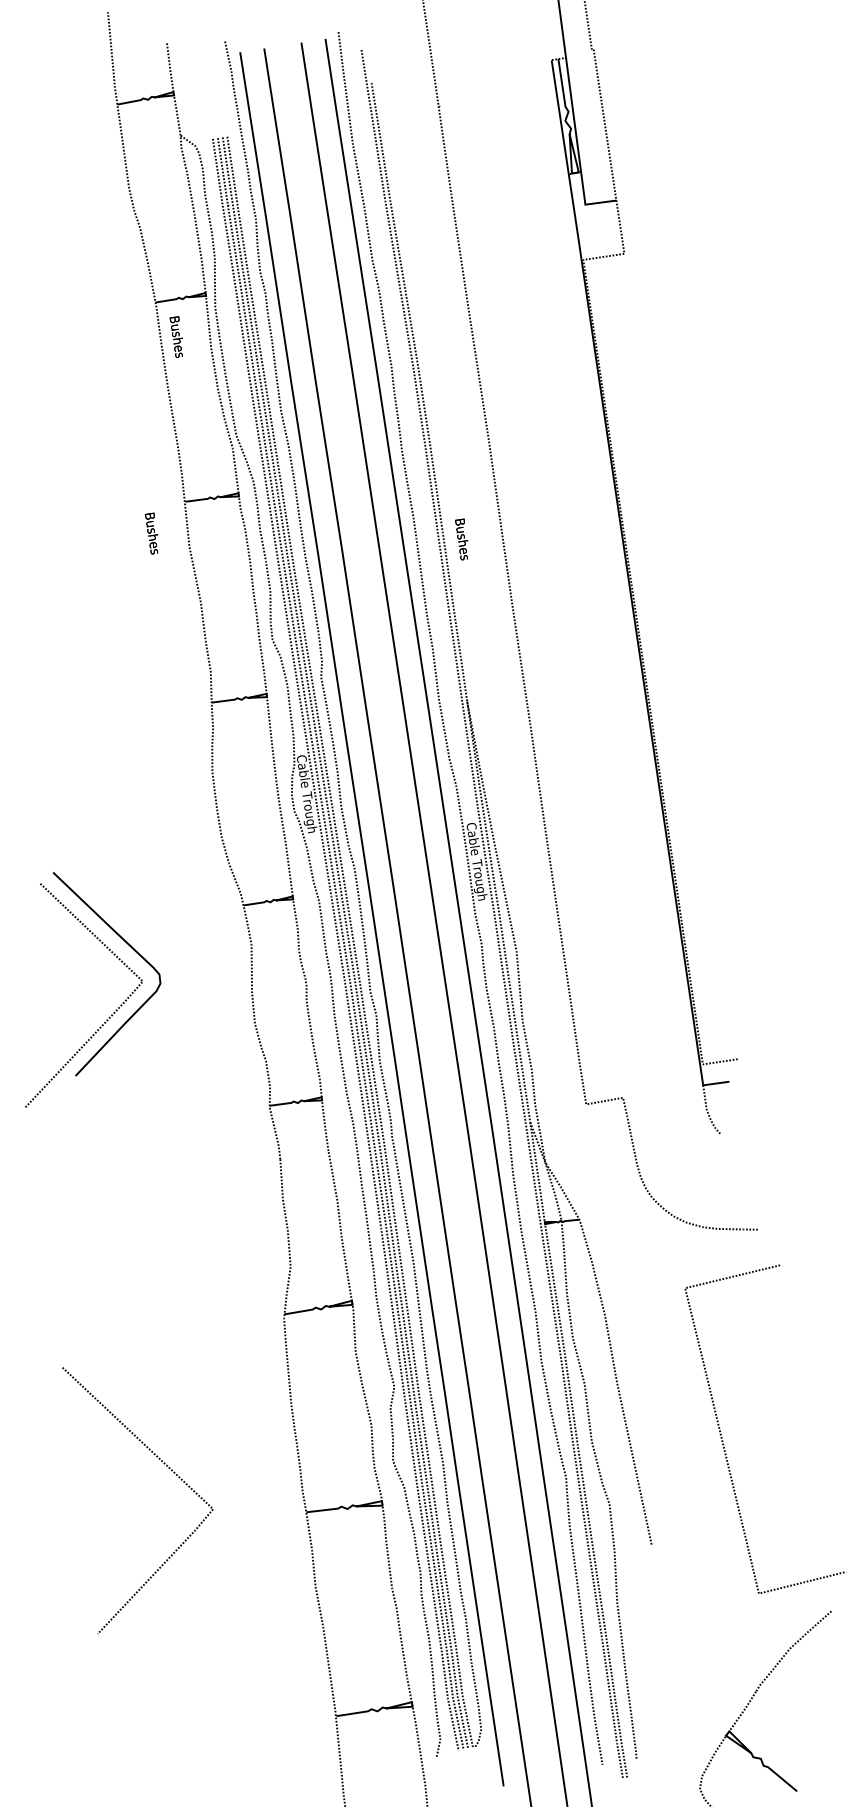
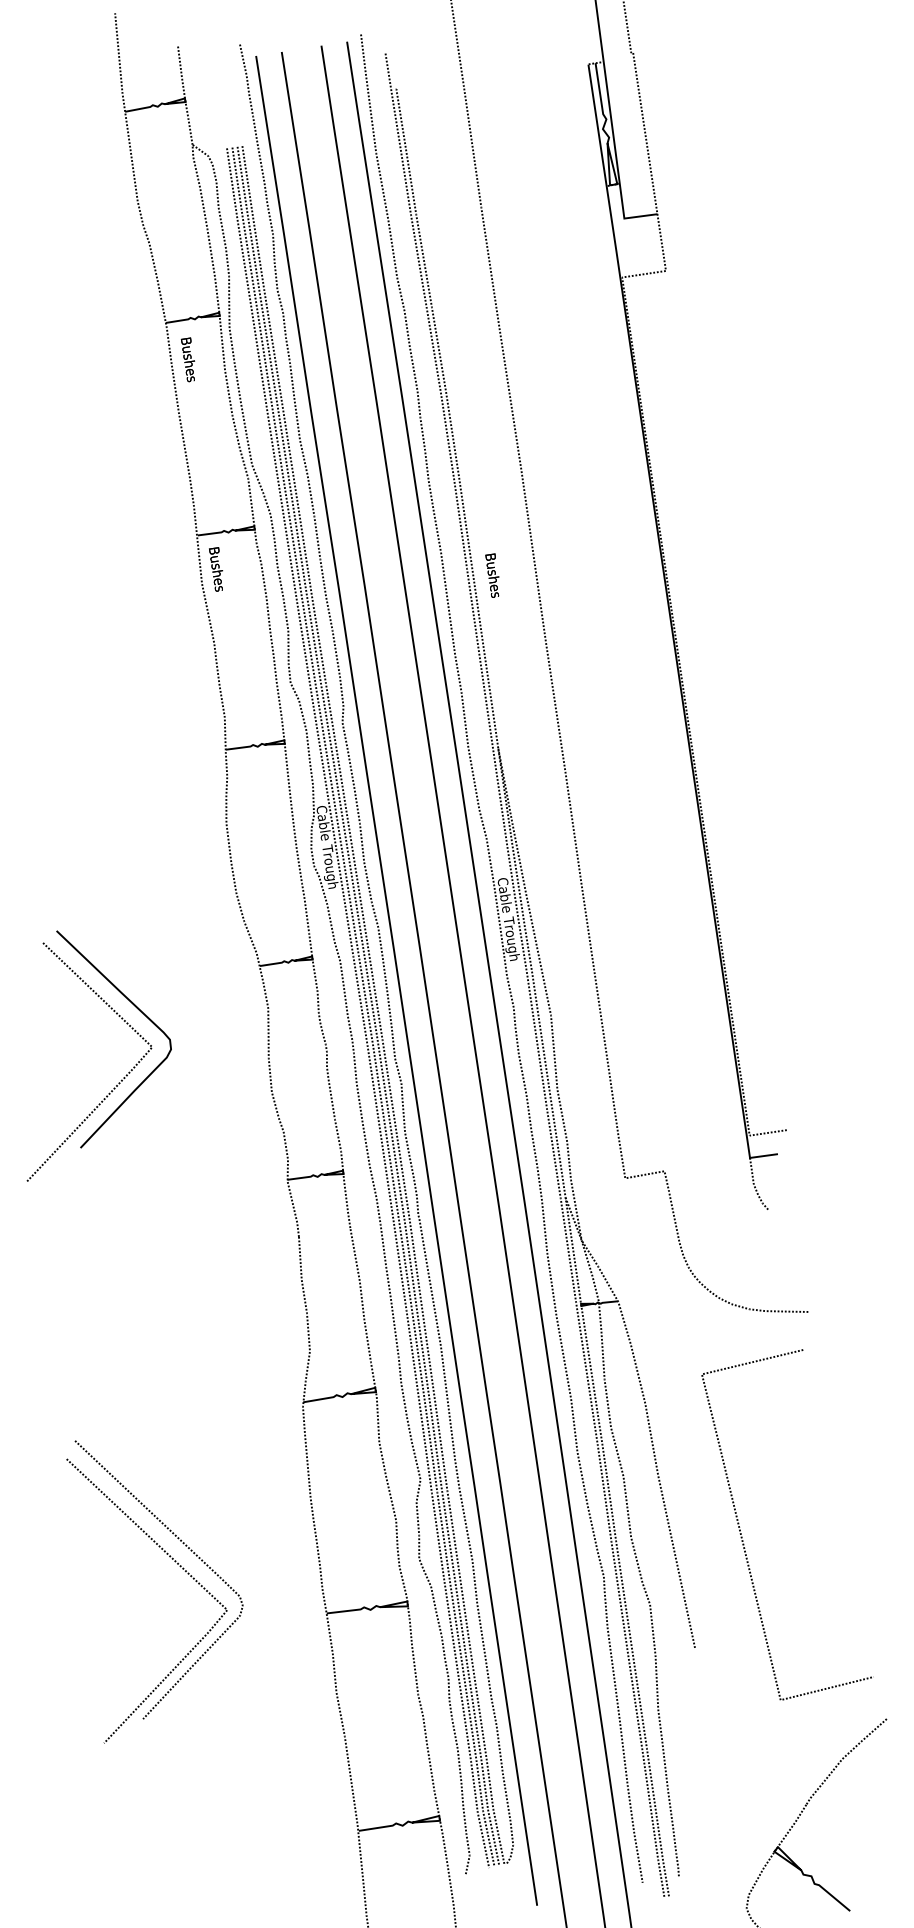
text: (151, 533) -> (215, 569), moved
curve: (723, 1440) -> (742, 1536), moved
curve: (177, 1452) -> (189, 1549), added

